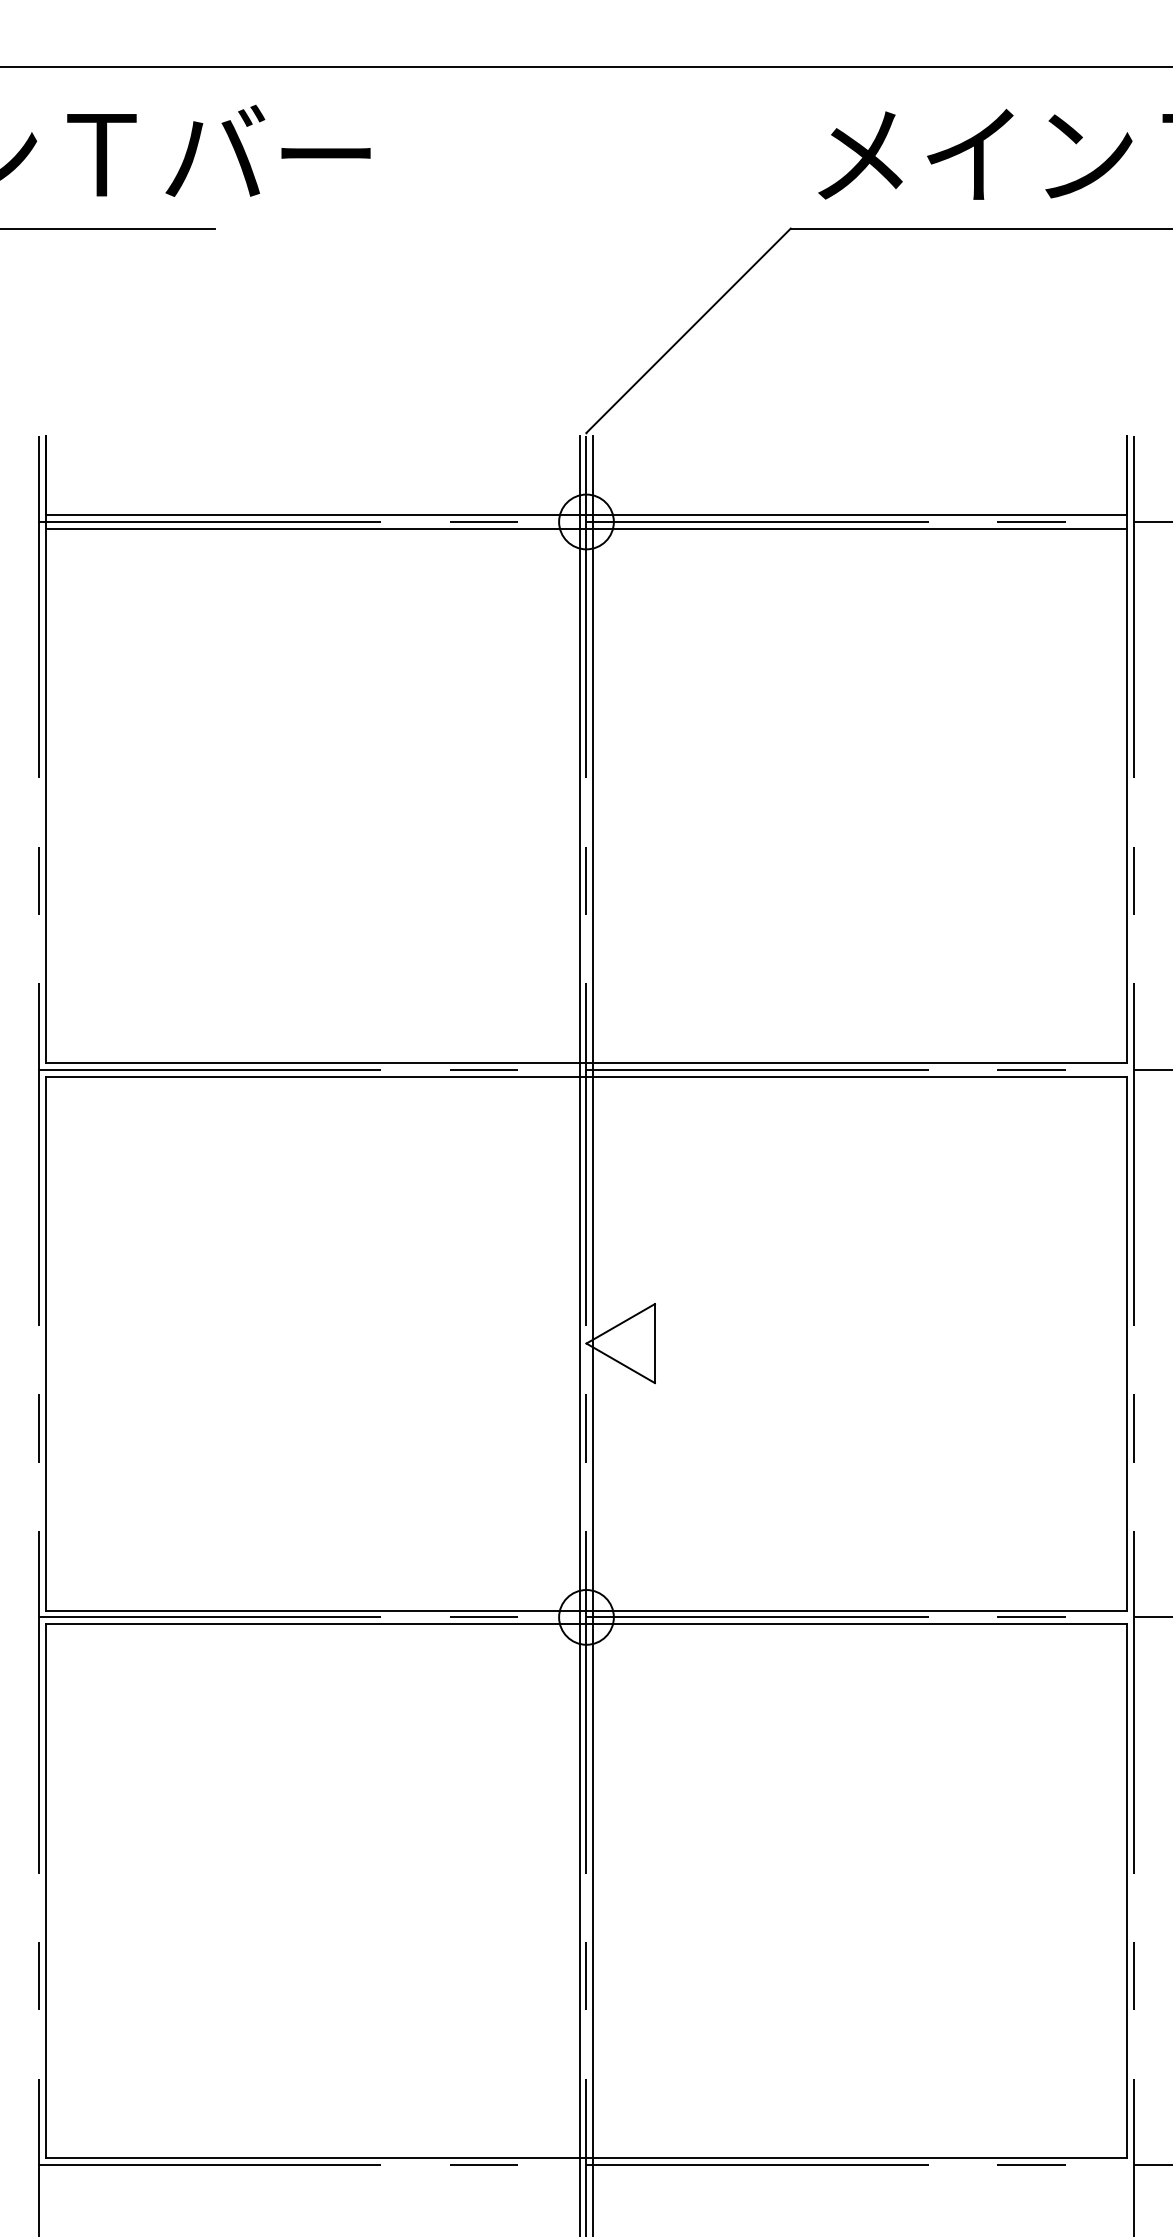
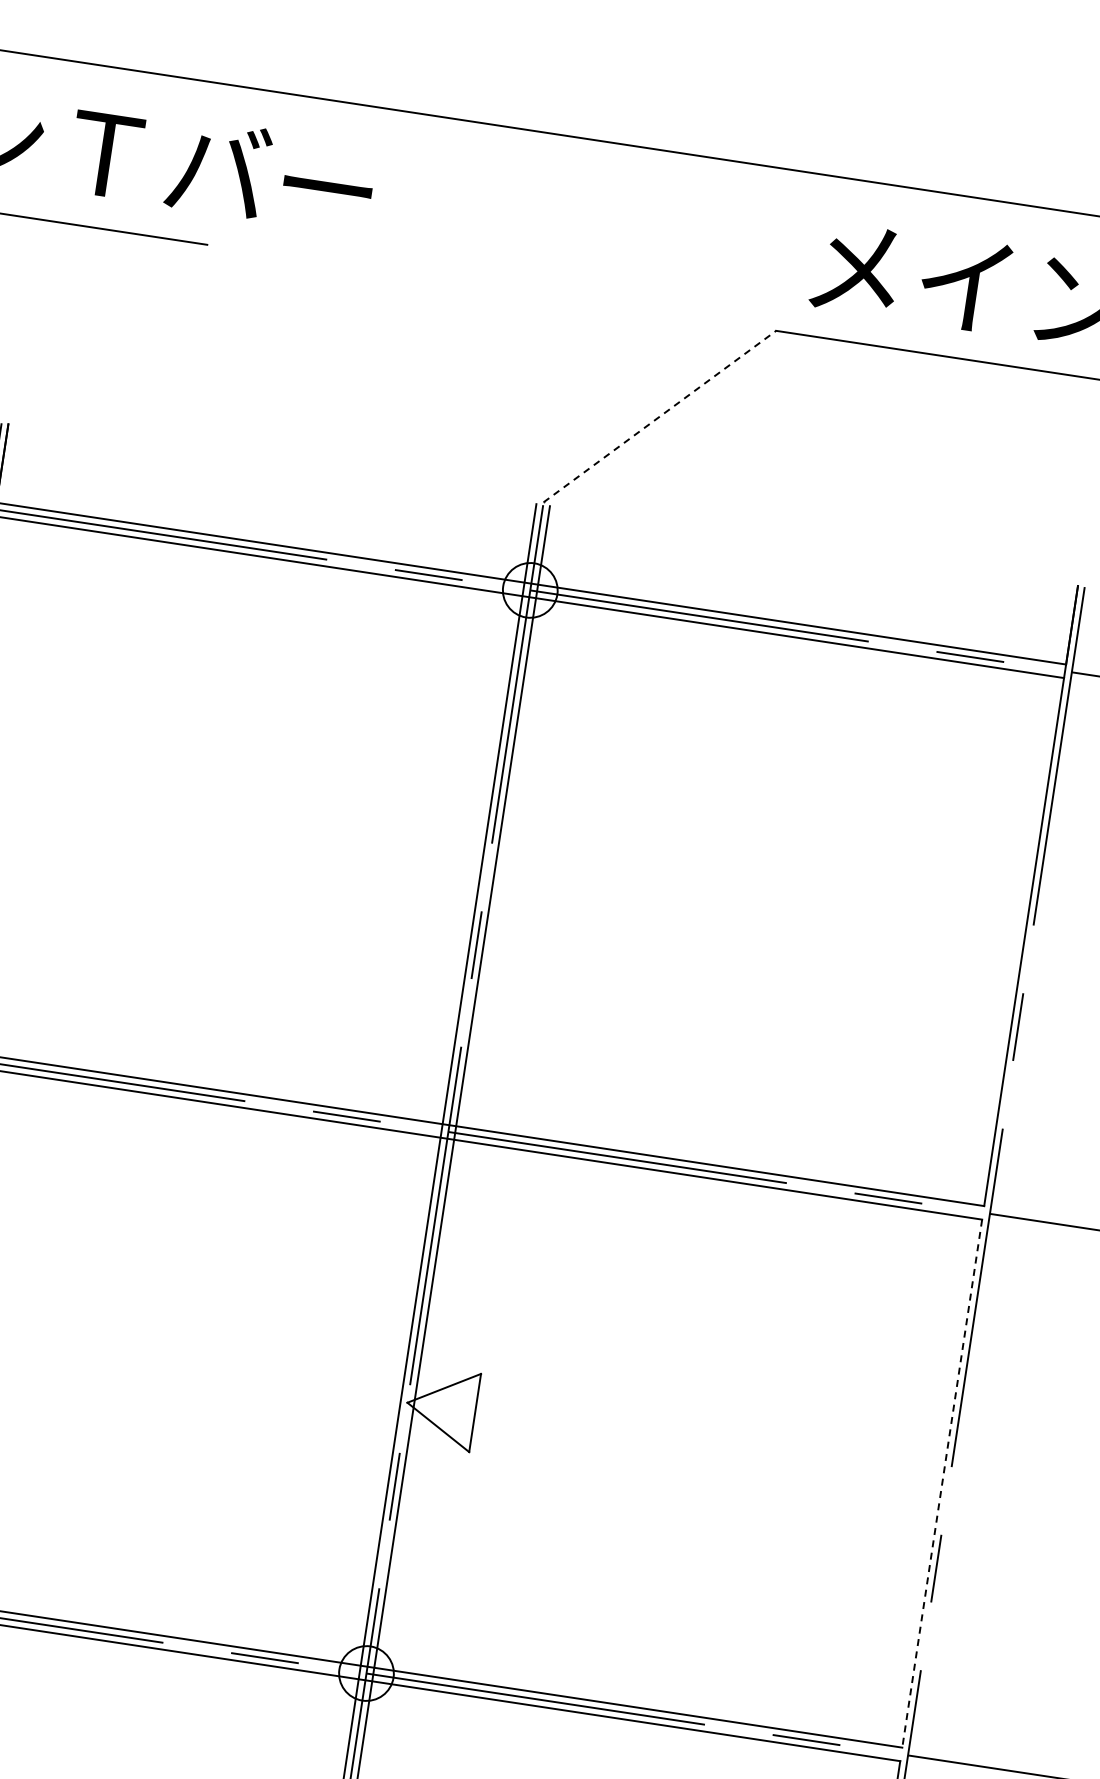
line: (688, 330) -> (659, 416), solid -> dashed
line: (1127, 1344) -> (942, 1484), solid -> dashed

